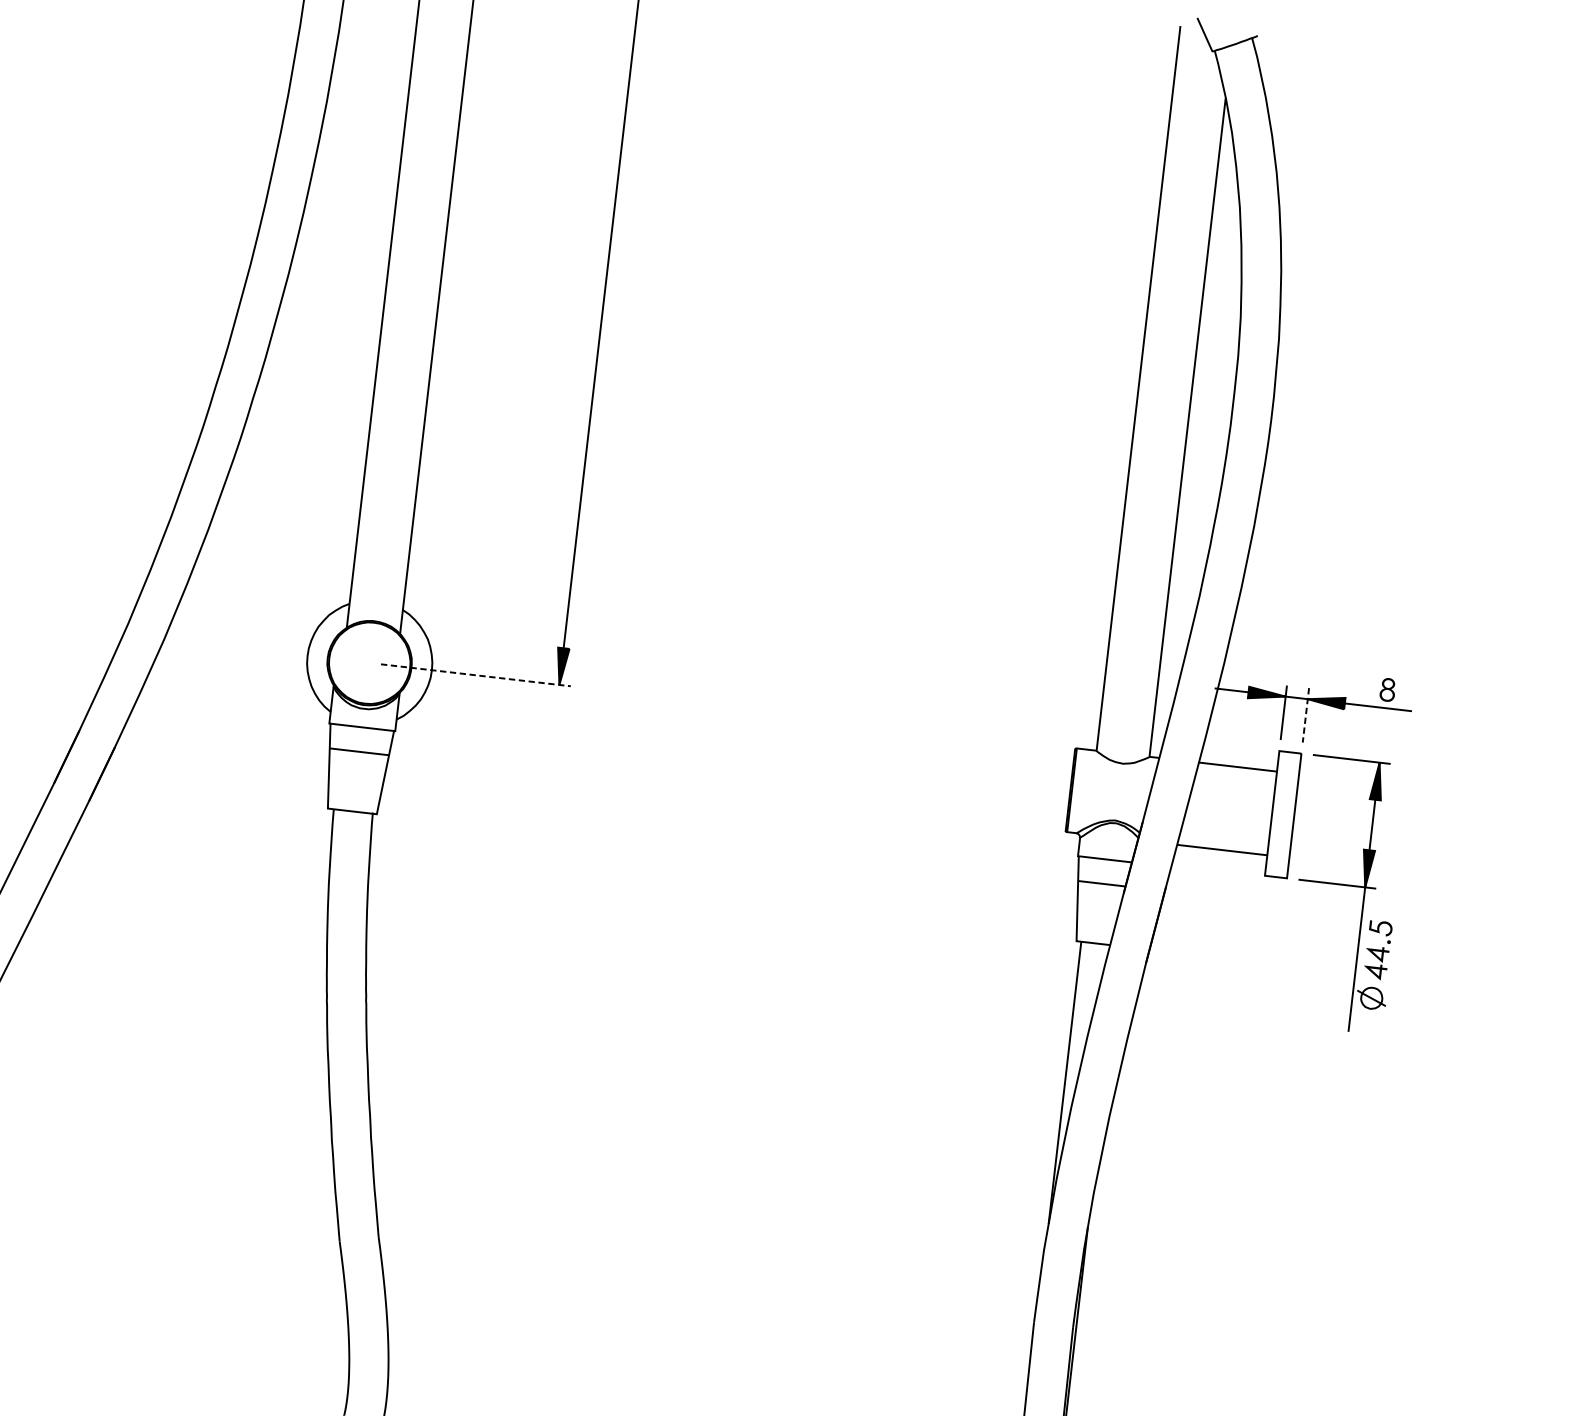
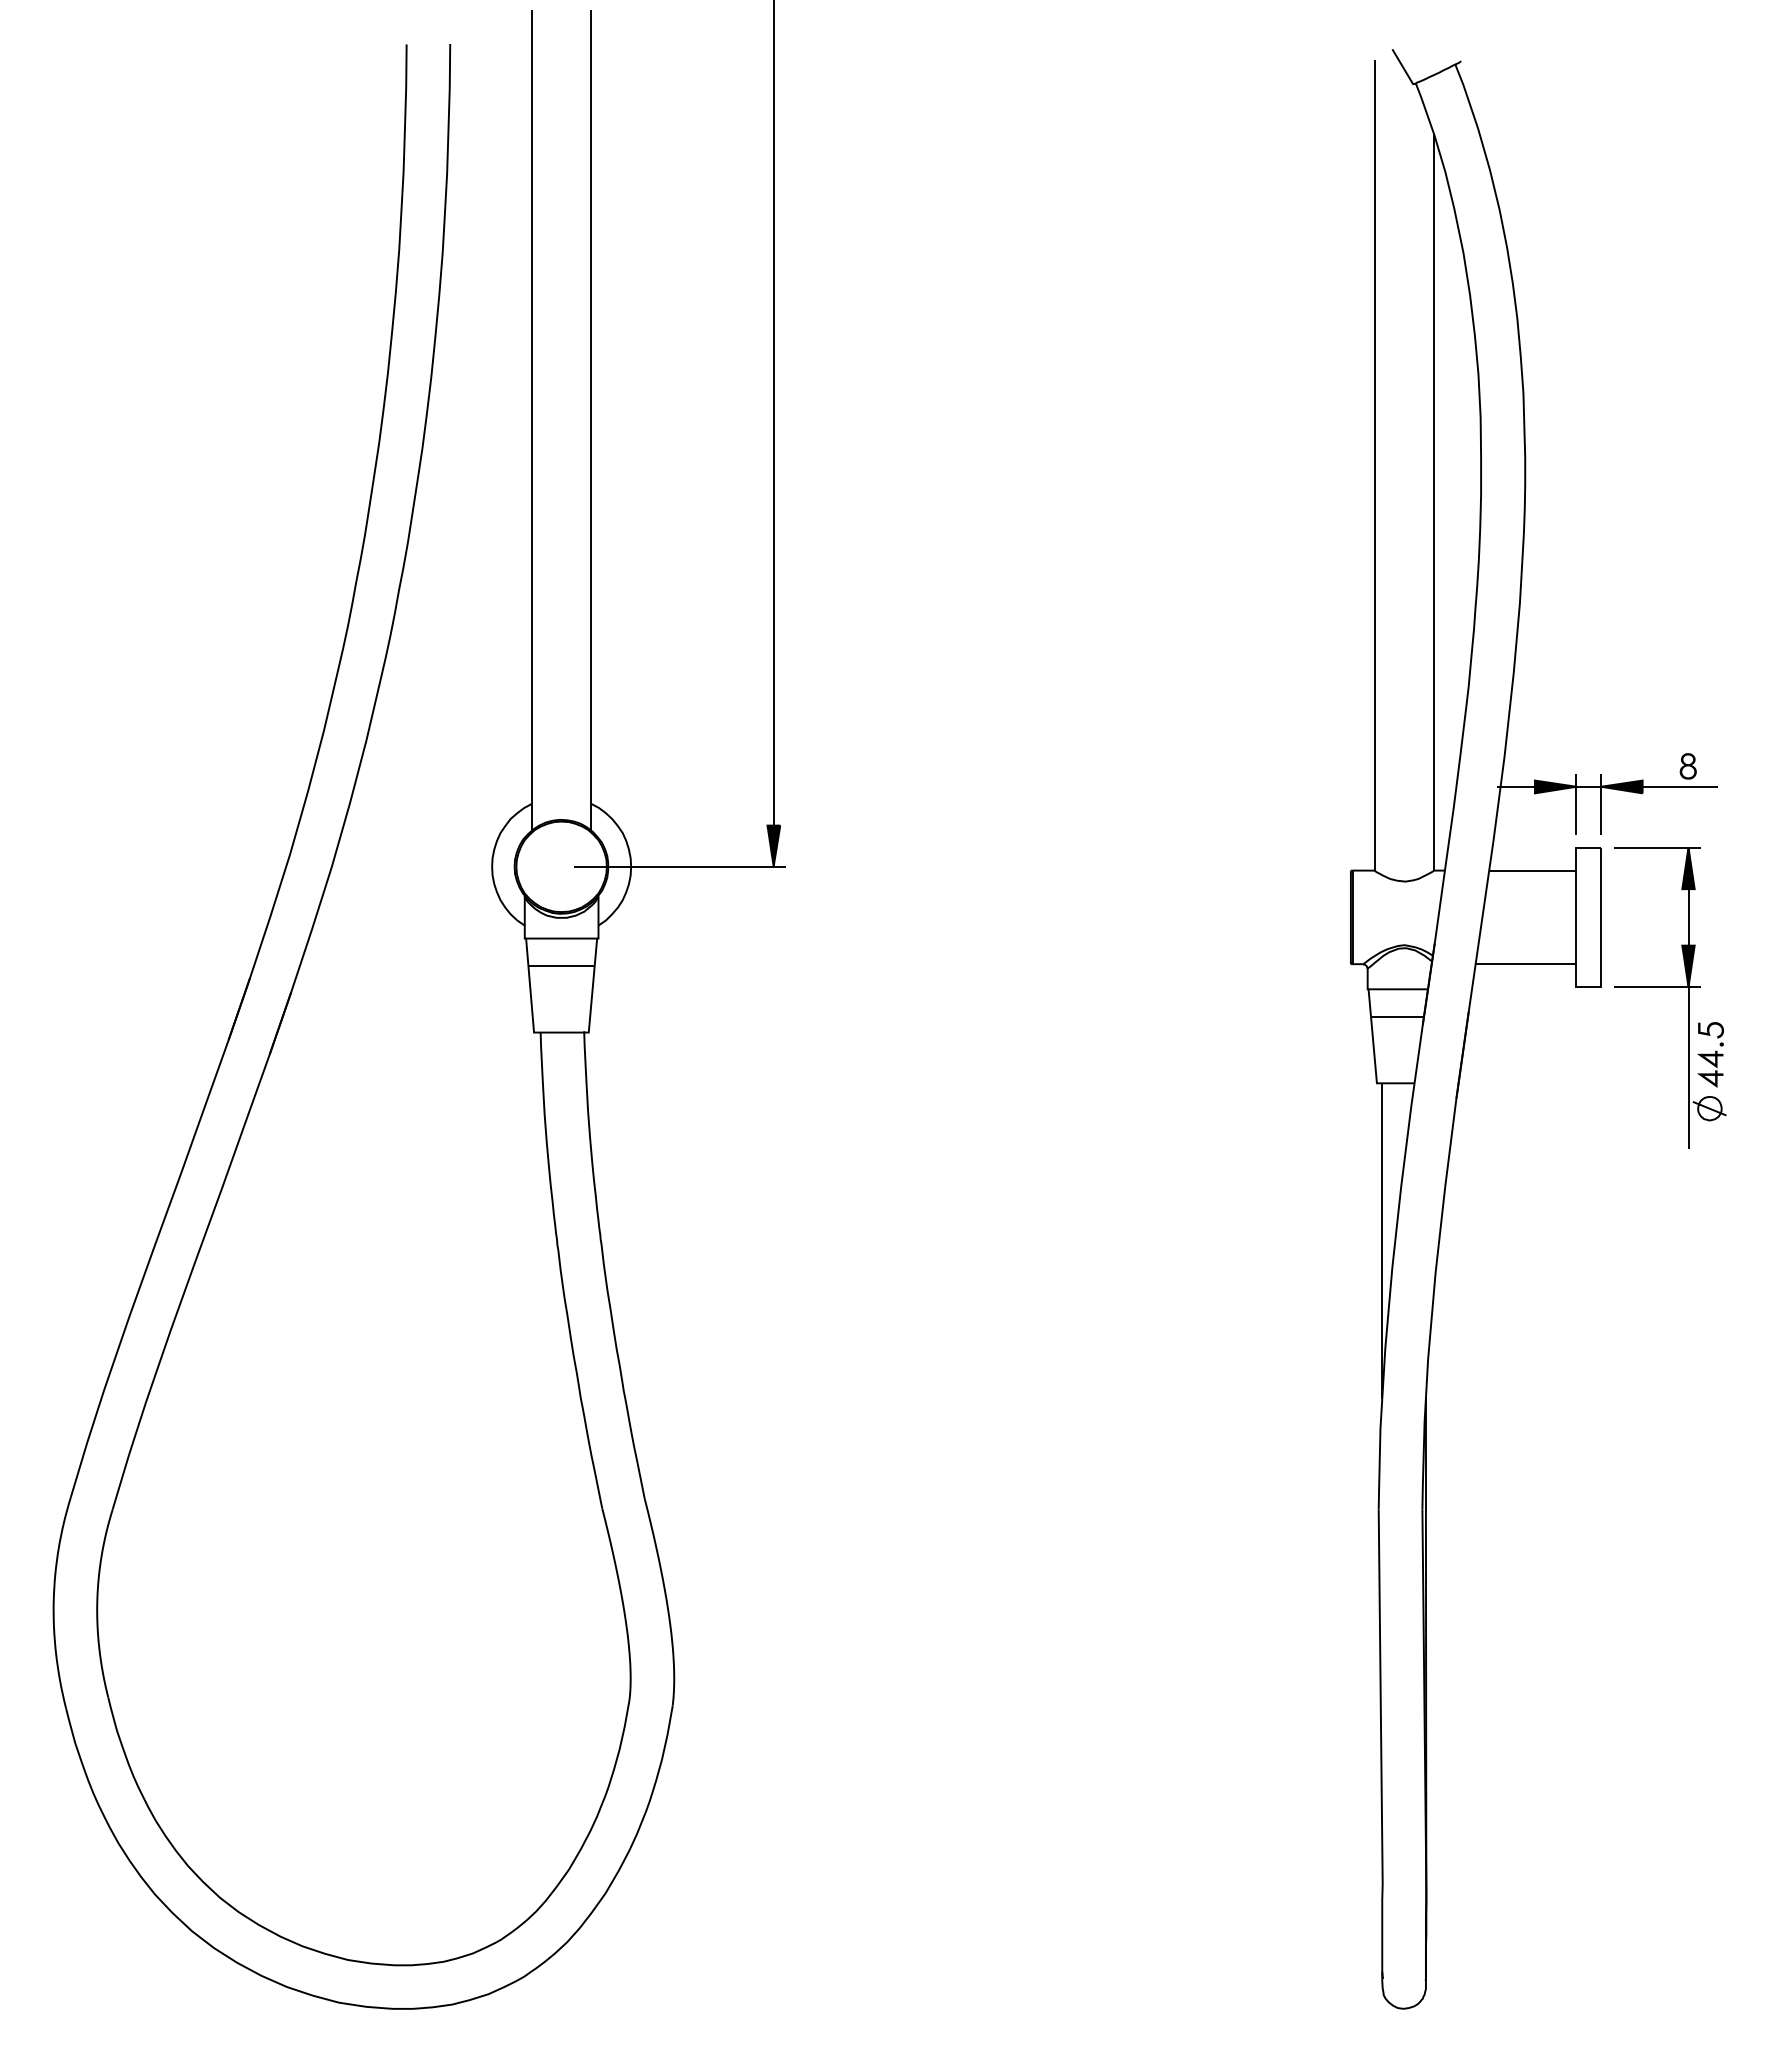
line: (476, 675) -> (680, 866), dashed -> solid
line: (1306, 715) -> (1601, 805), dashed -> solid

